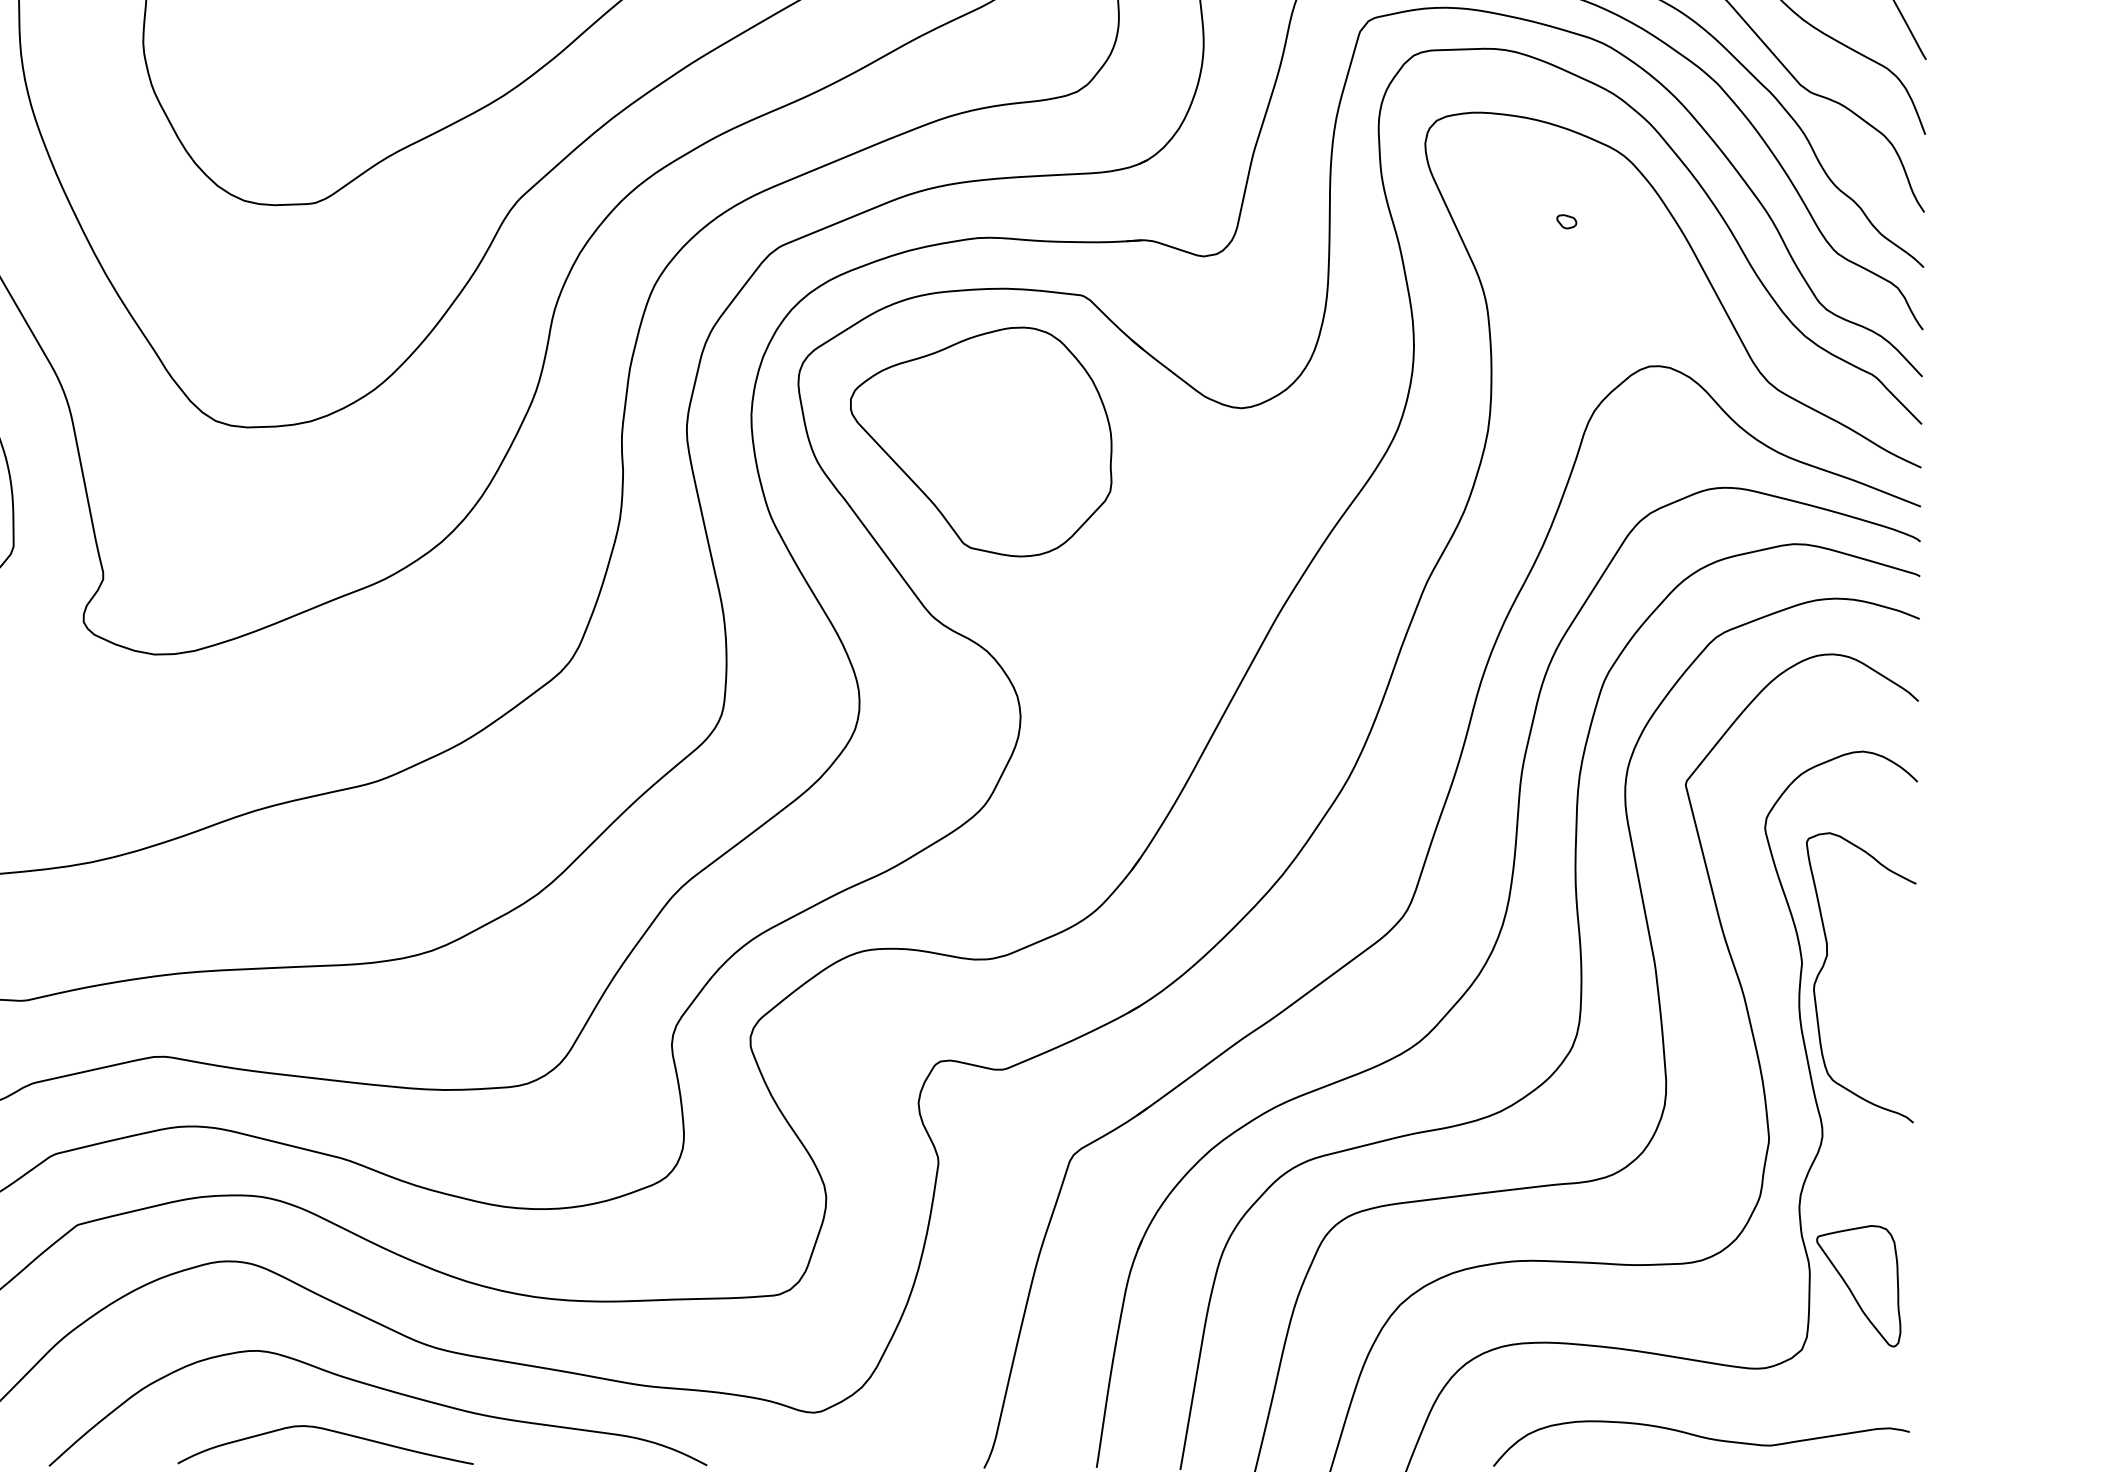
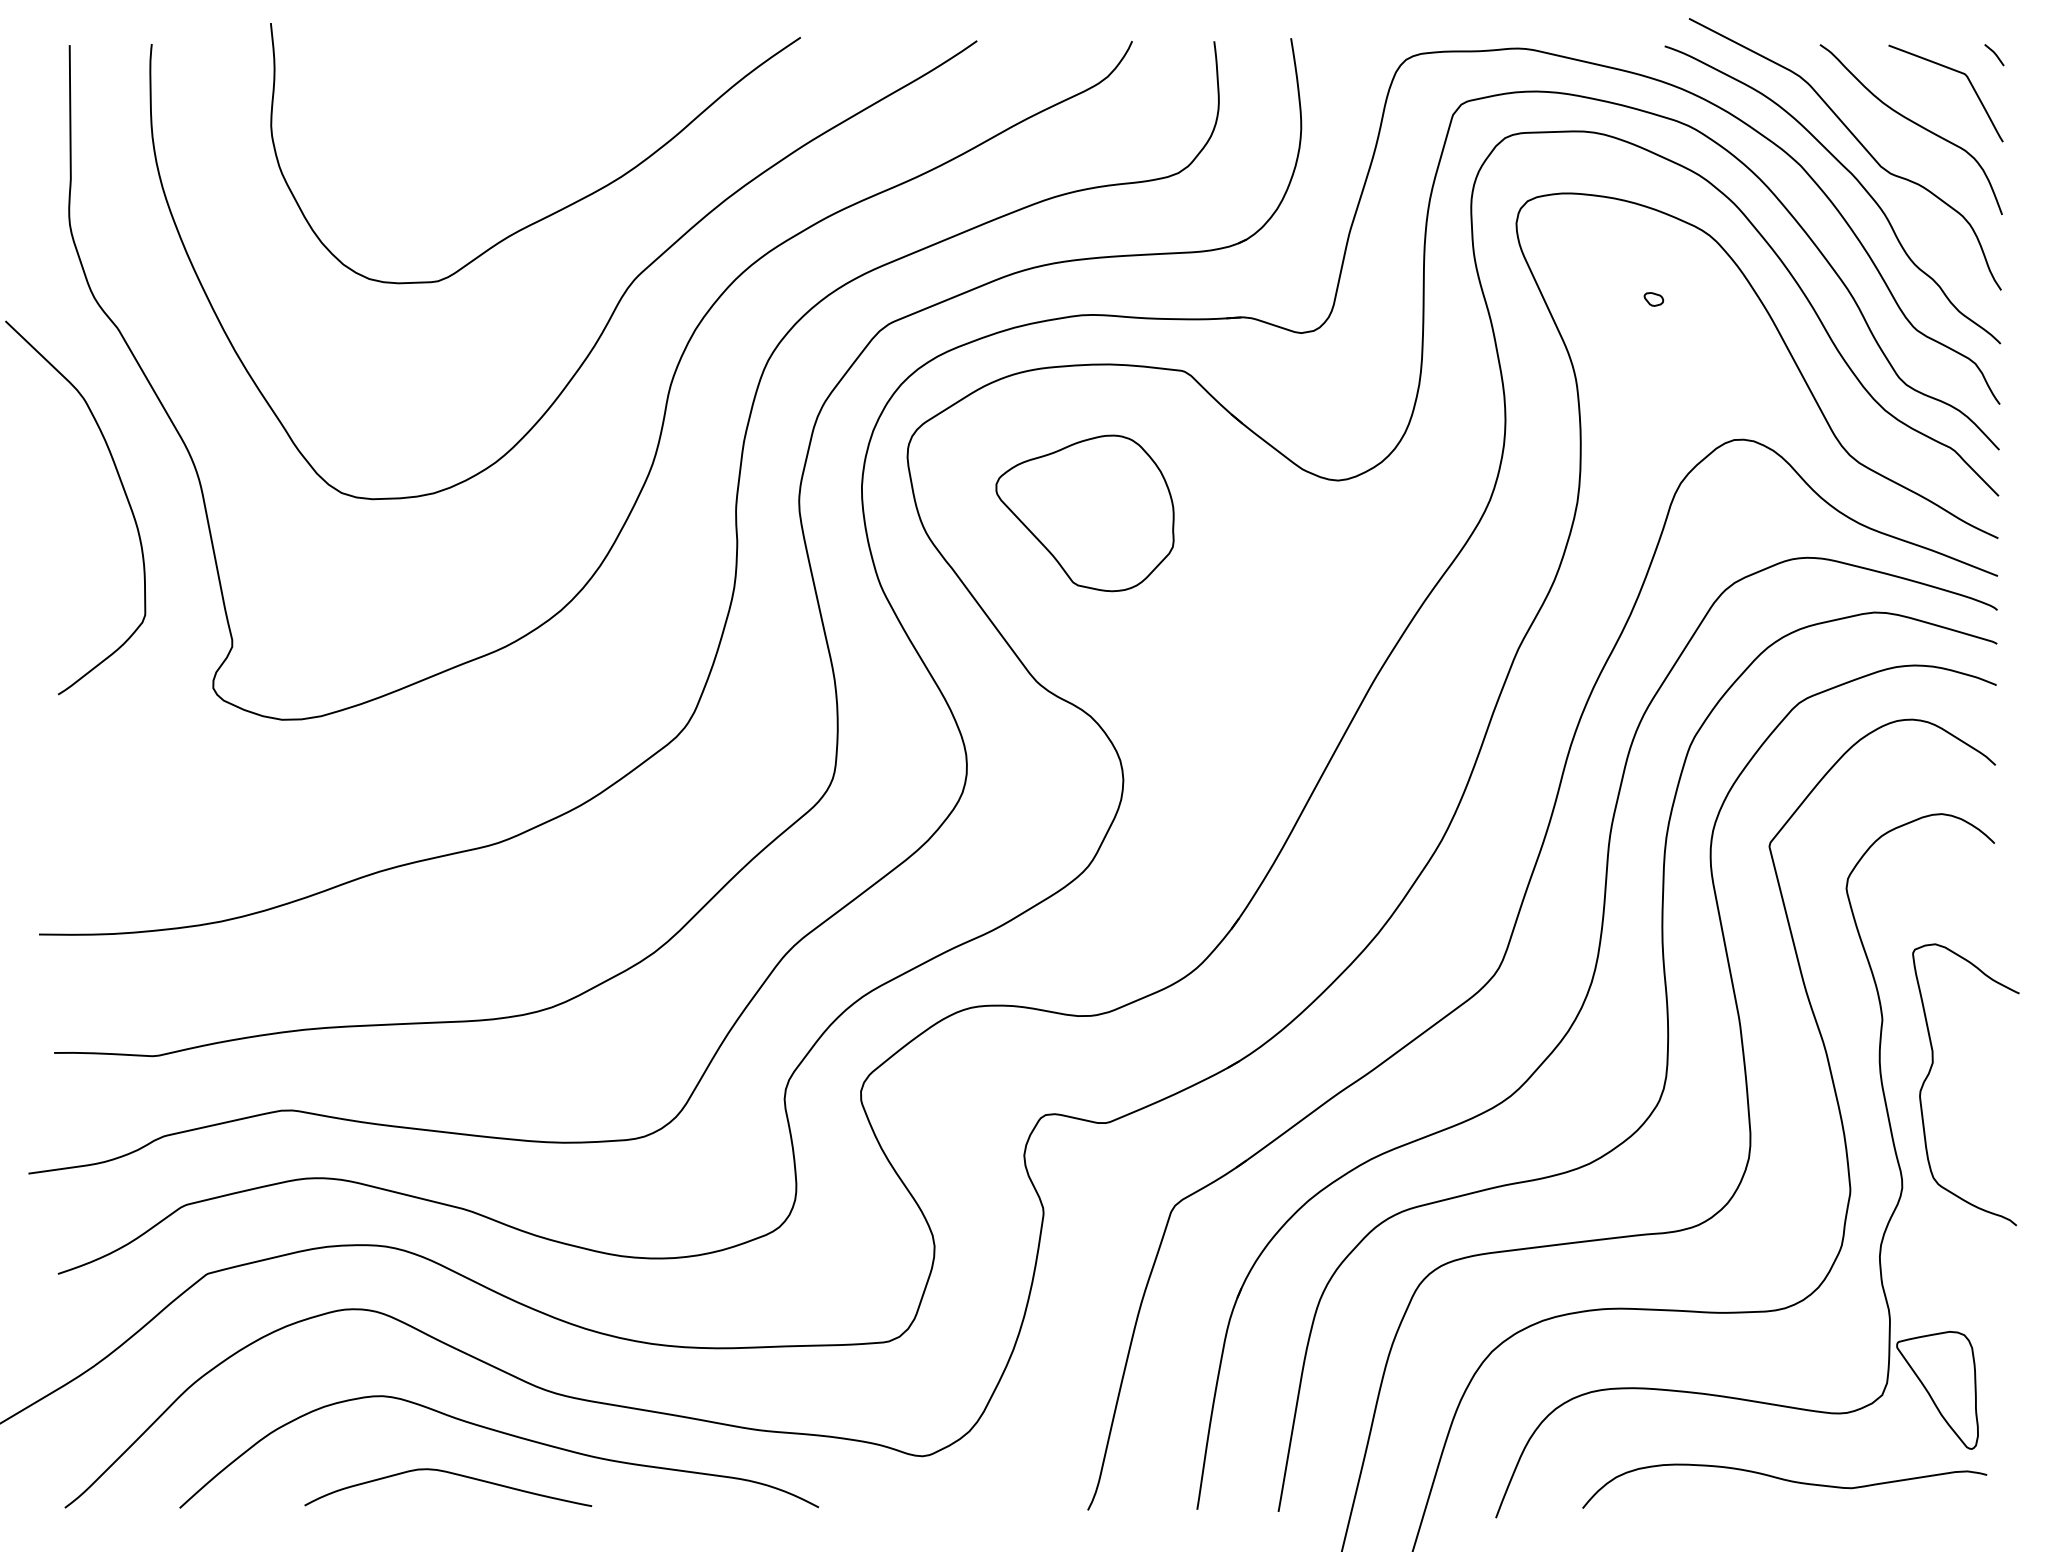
part: (980, 442) -> (1084, 513), size x0.7
curve: (1824, 965) -> (1930, 1072), moved
part: (1858, 1286) -> (1937, 1390), moved

